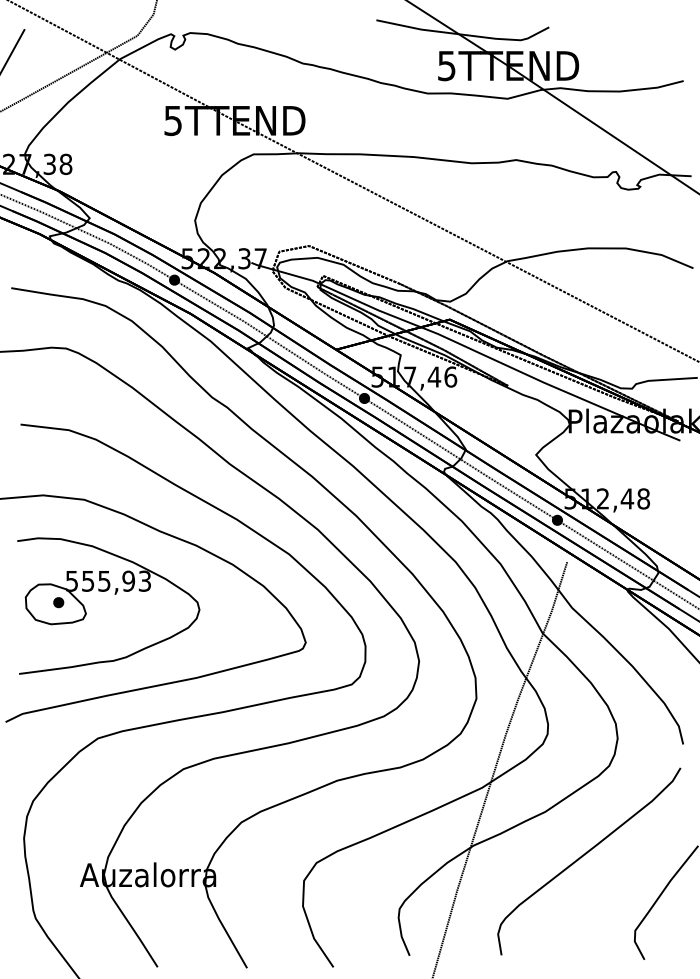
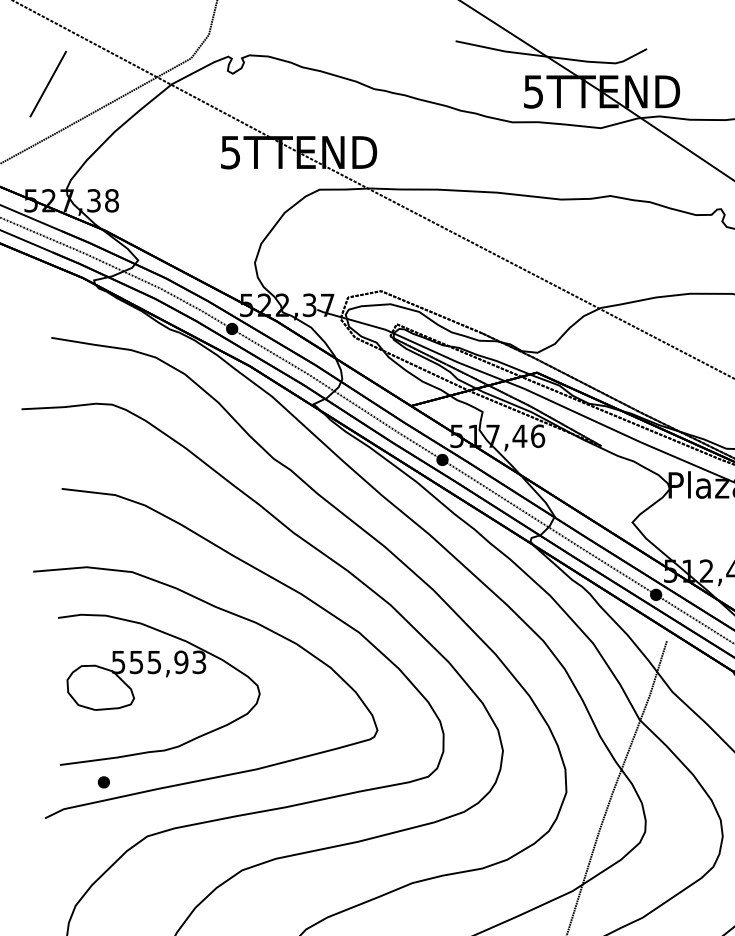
part: (58, 602) -> (103, 782), moved

